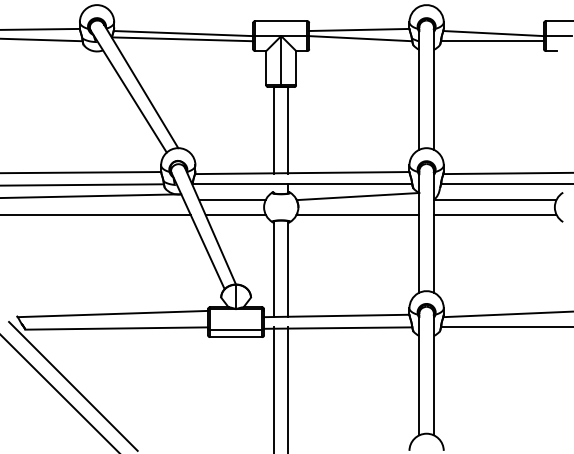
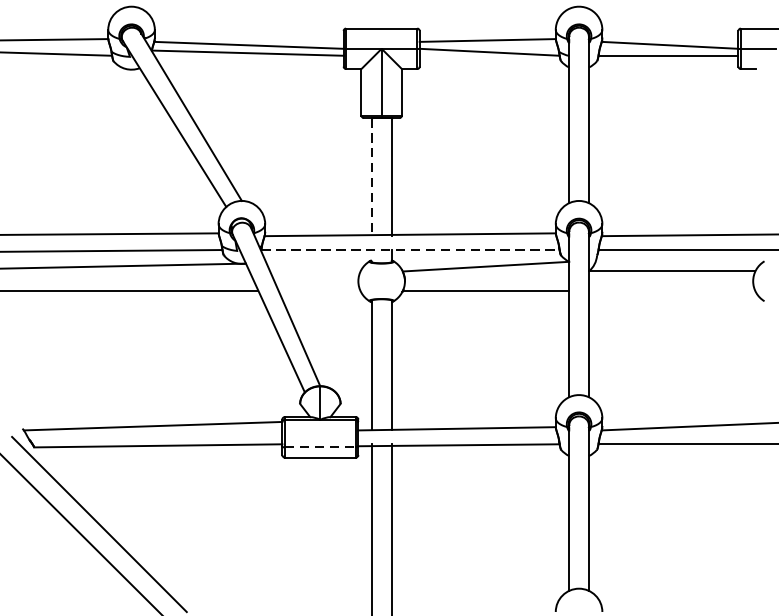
line: (274, 131) -> (372, 178), solid -> dashed
line: (302, 184) -> (410, 250), solid -> dashed
line: (232, 200) -> (315, 272), removed
line: (235, 214) -> (319, 291), removed
line: (494, 214) -> (671, 291), removed
line: (236, 329) -> (320, 447), solid -> dashed

